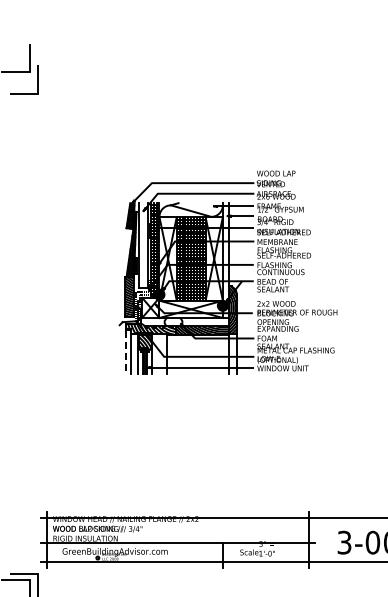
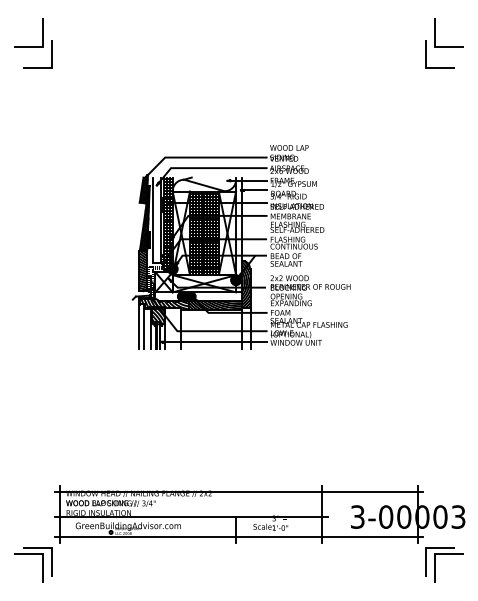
hatch: (173, 323) -> (186, 297), added
line: (125, 352) -> (138, 326), dashed -> solid

